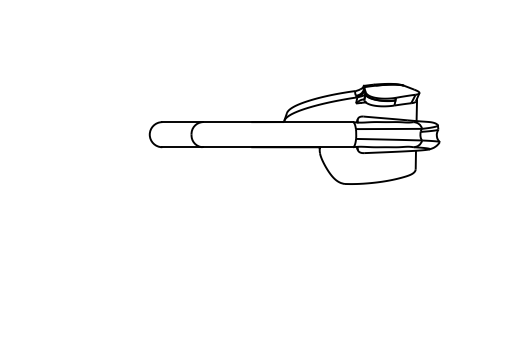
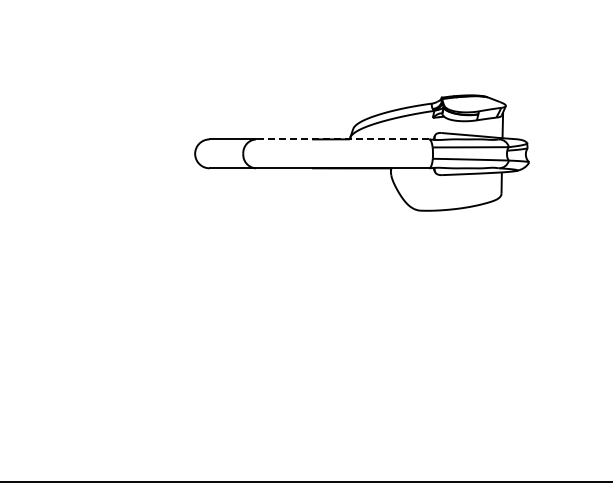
line: (277, 122) -> (342, 139), solid -> dashed

